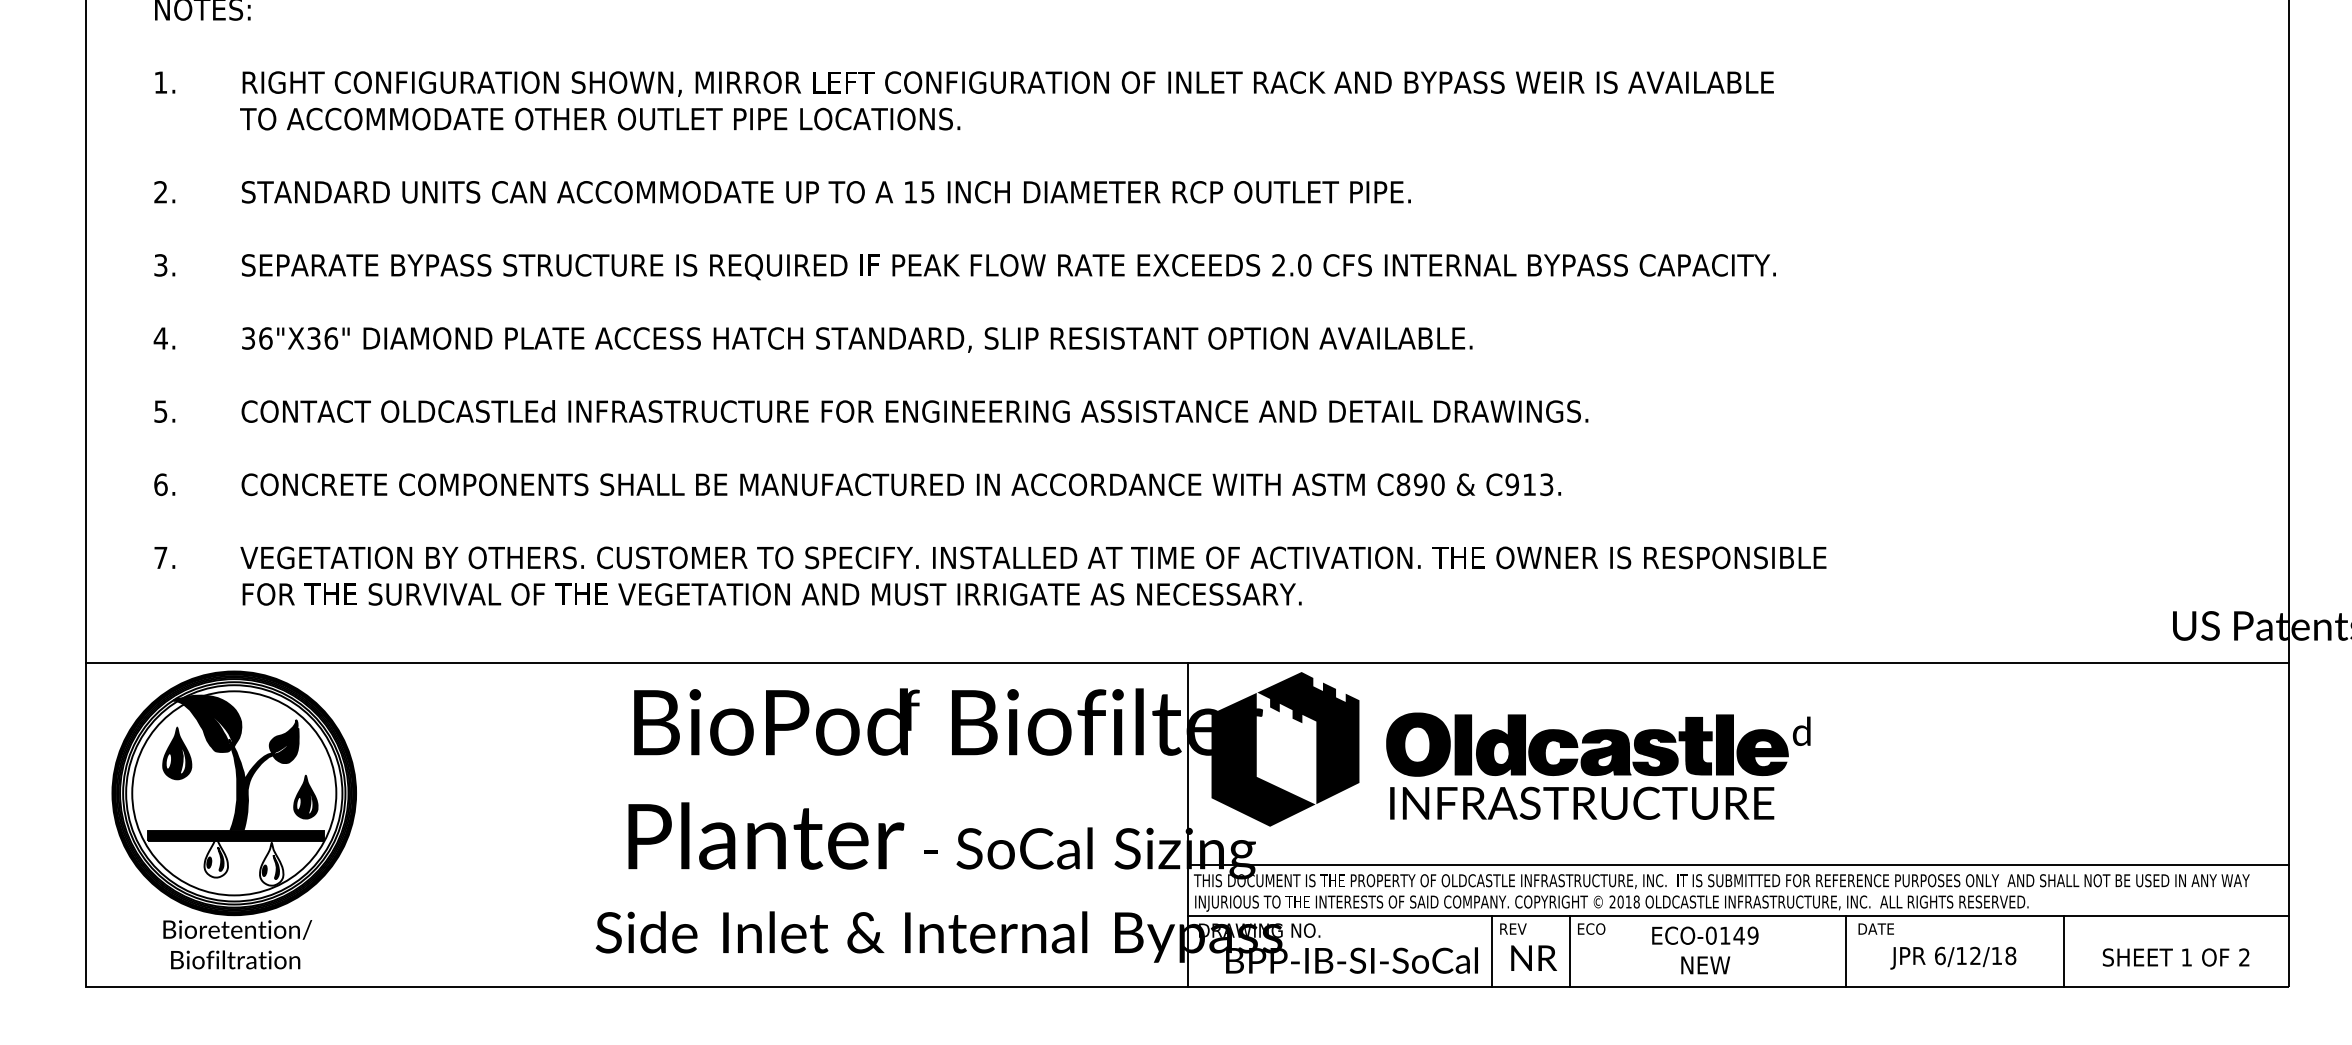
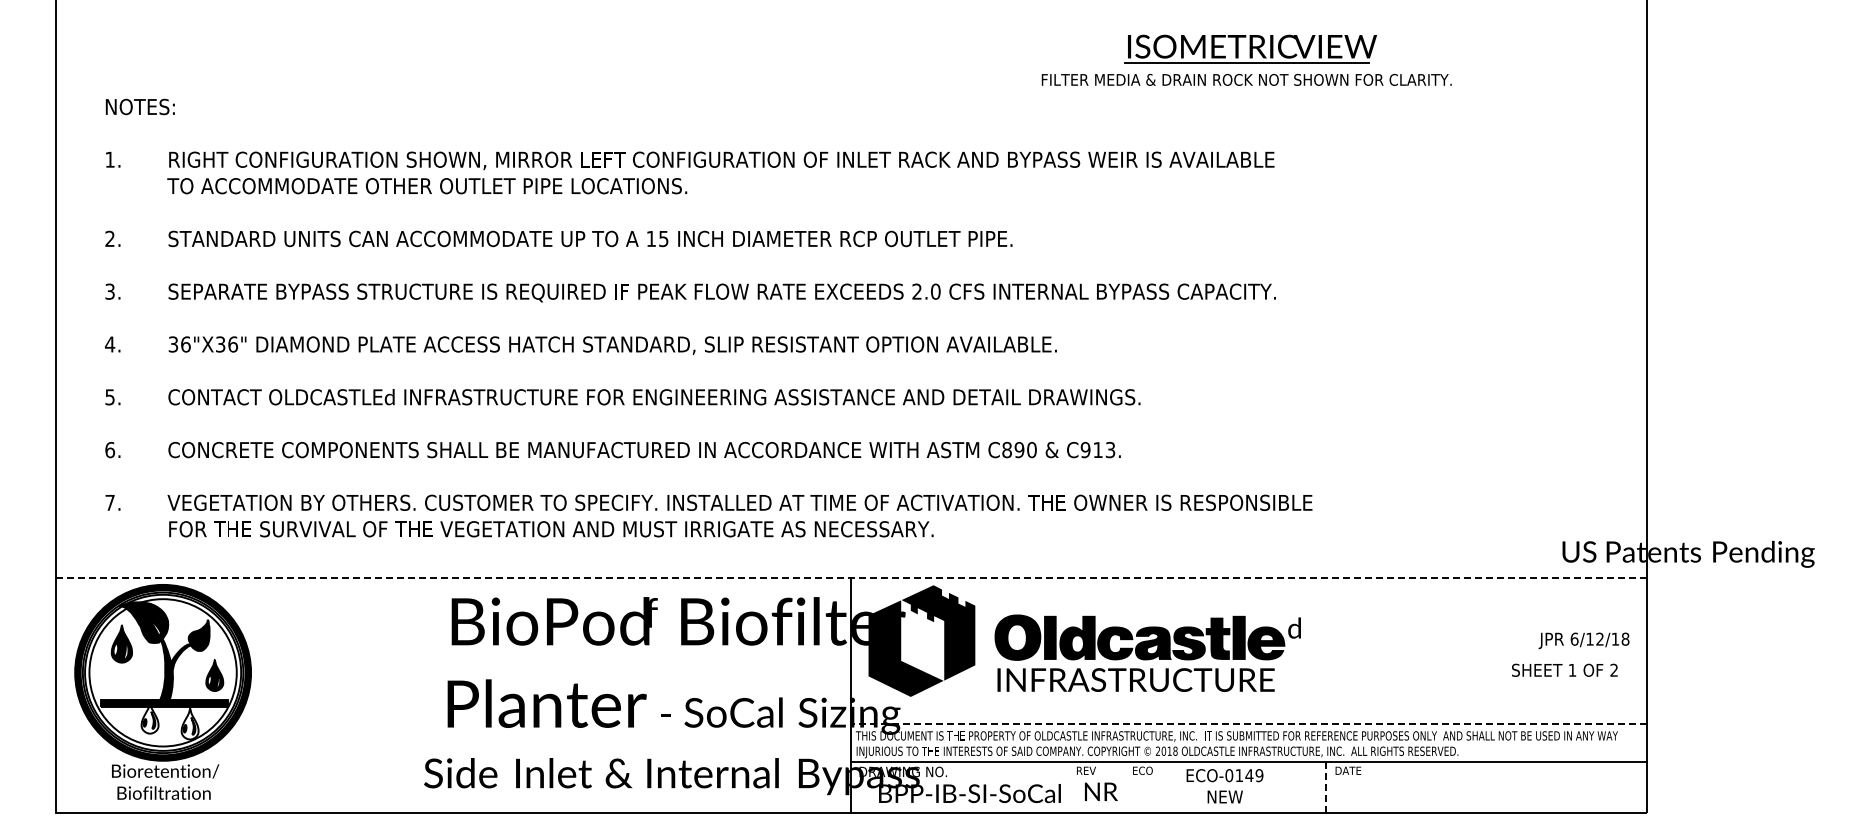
line: (1186, 662) -> (850, 578), solid -> dashed
line: (1737, 864) -> (1248, 724), solid -> dashed
line: (1492, 950) -> (1071, 786), removed
line: (1570, 950) -> (1127, 786), removed
line: (2063, 950) -> (1483, 786), removed
line: (1845, 952) -> (1326, 787), solid -> dashed
text: (2175, 956) -> (1564, 669), moved
text: (1952, 957) -> (1583, 640), moved

